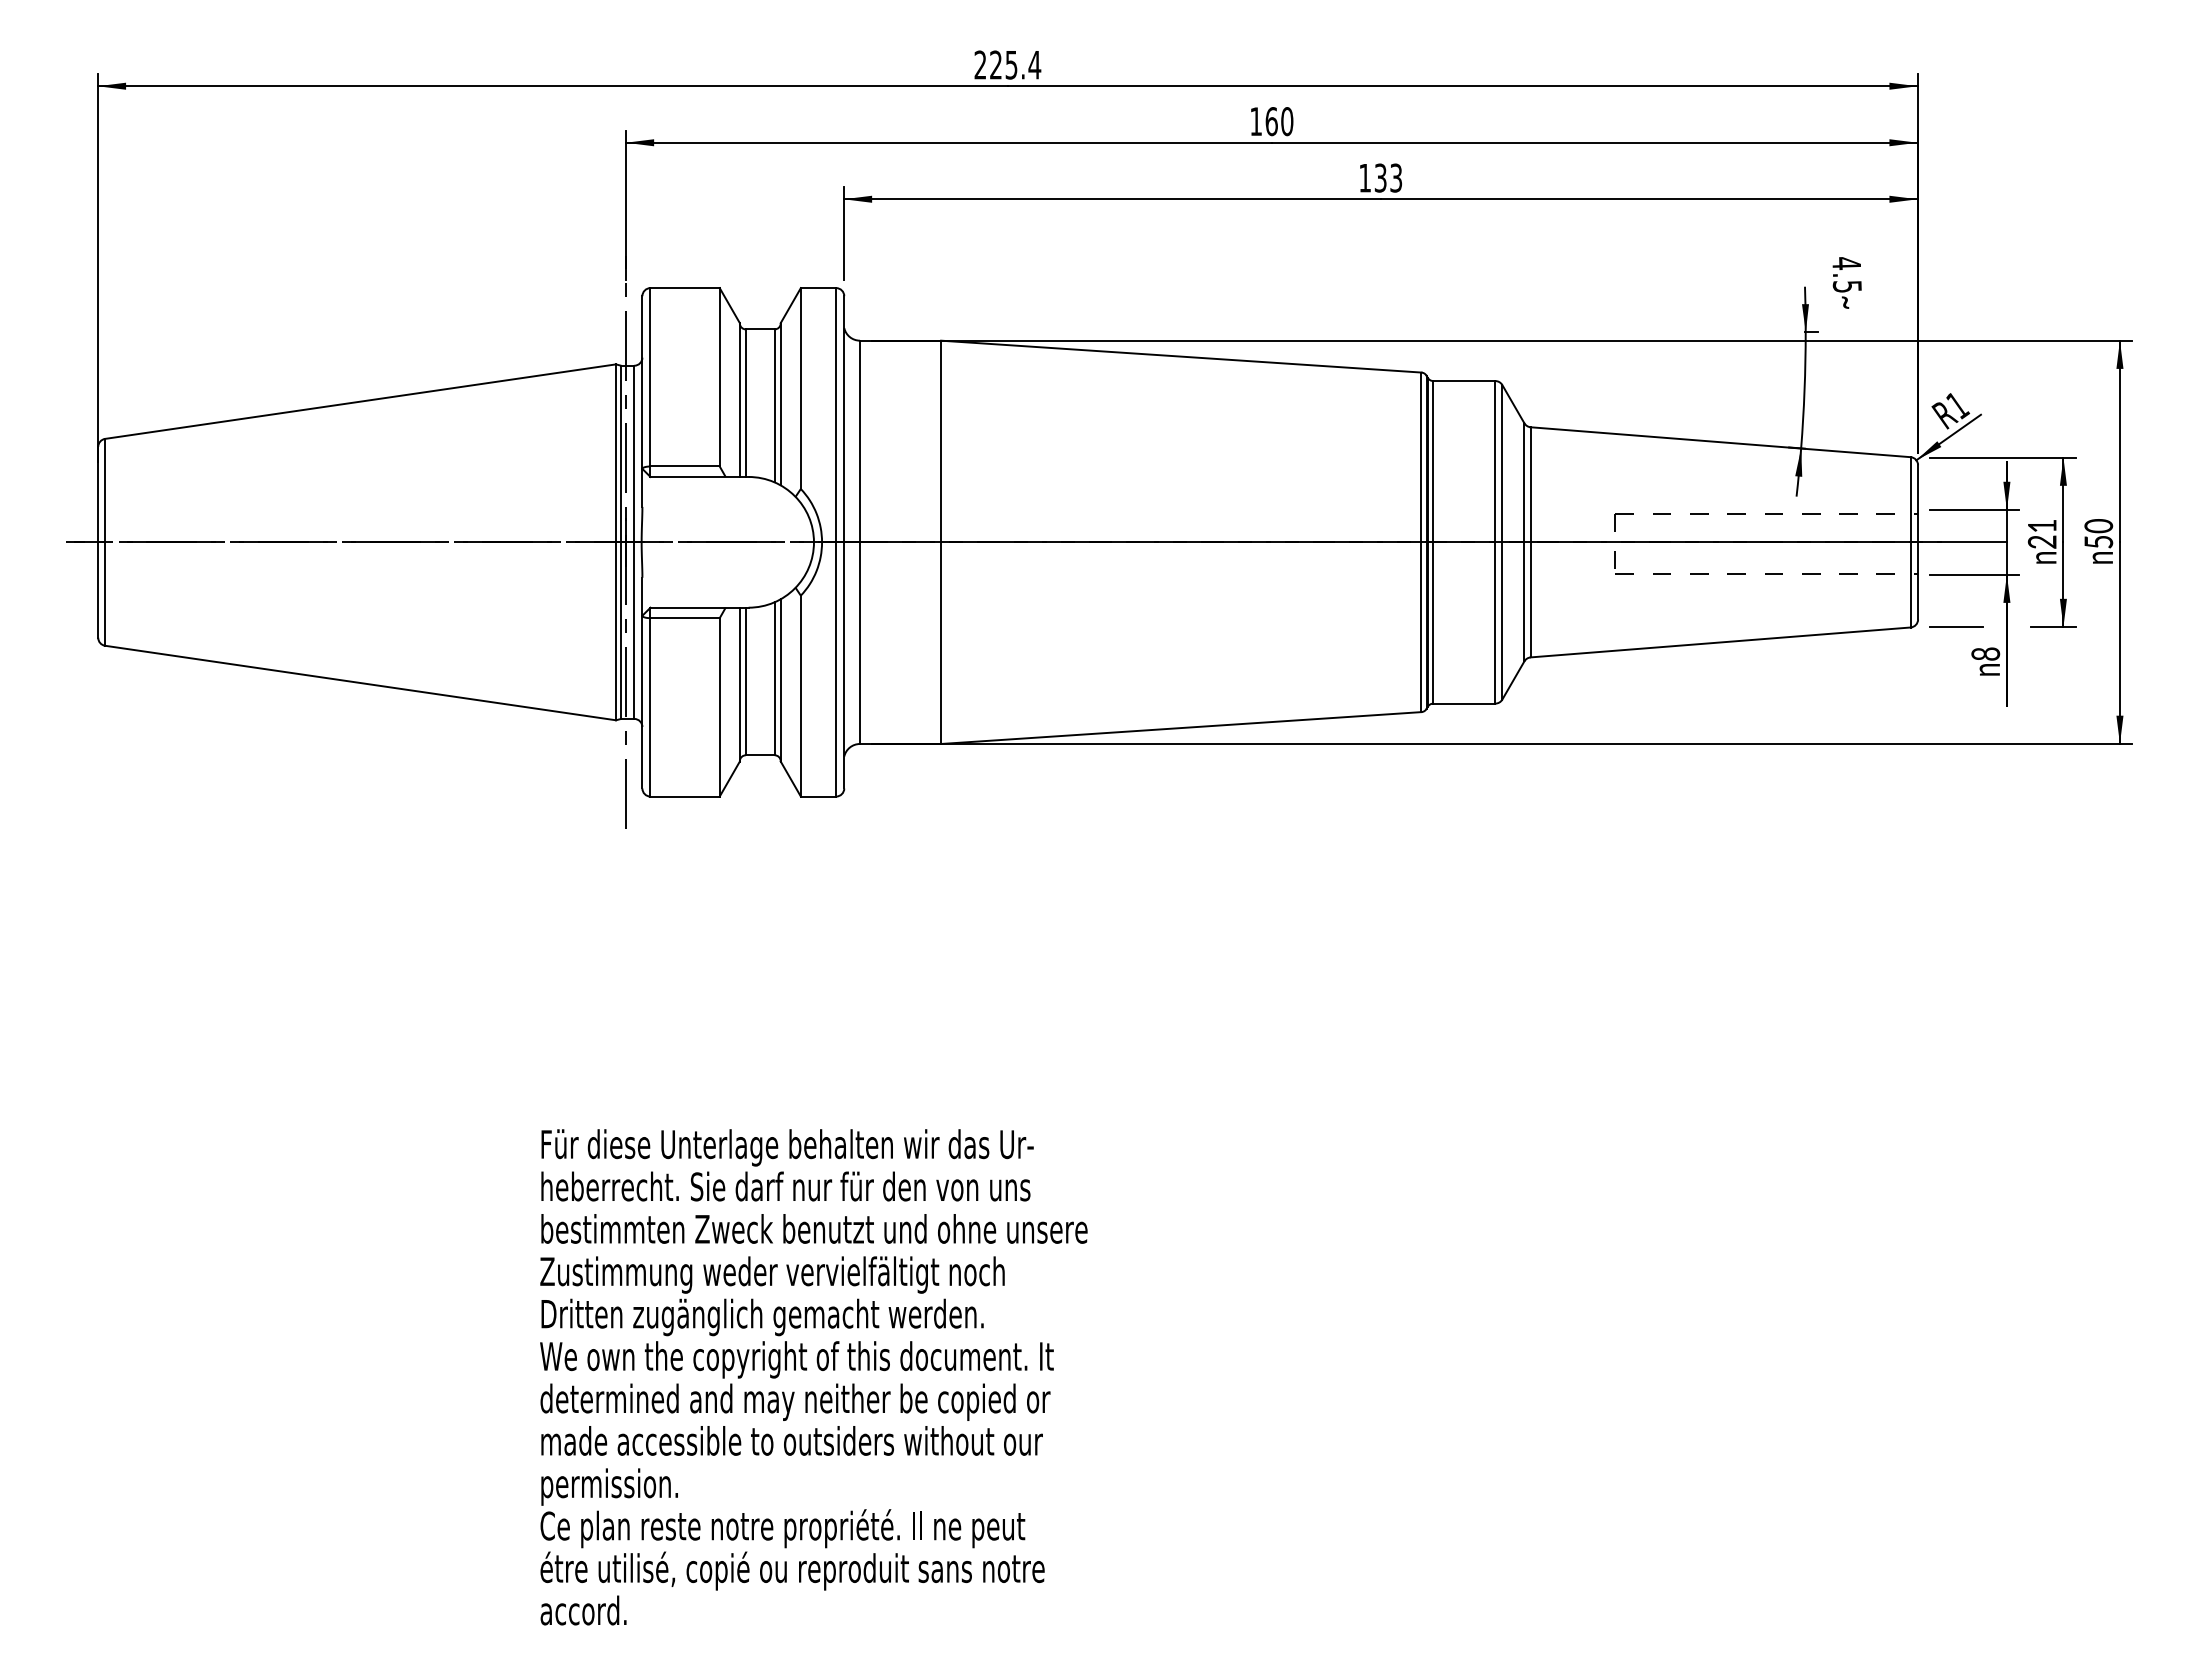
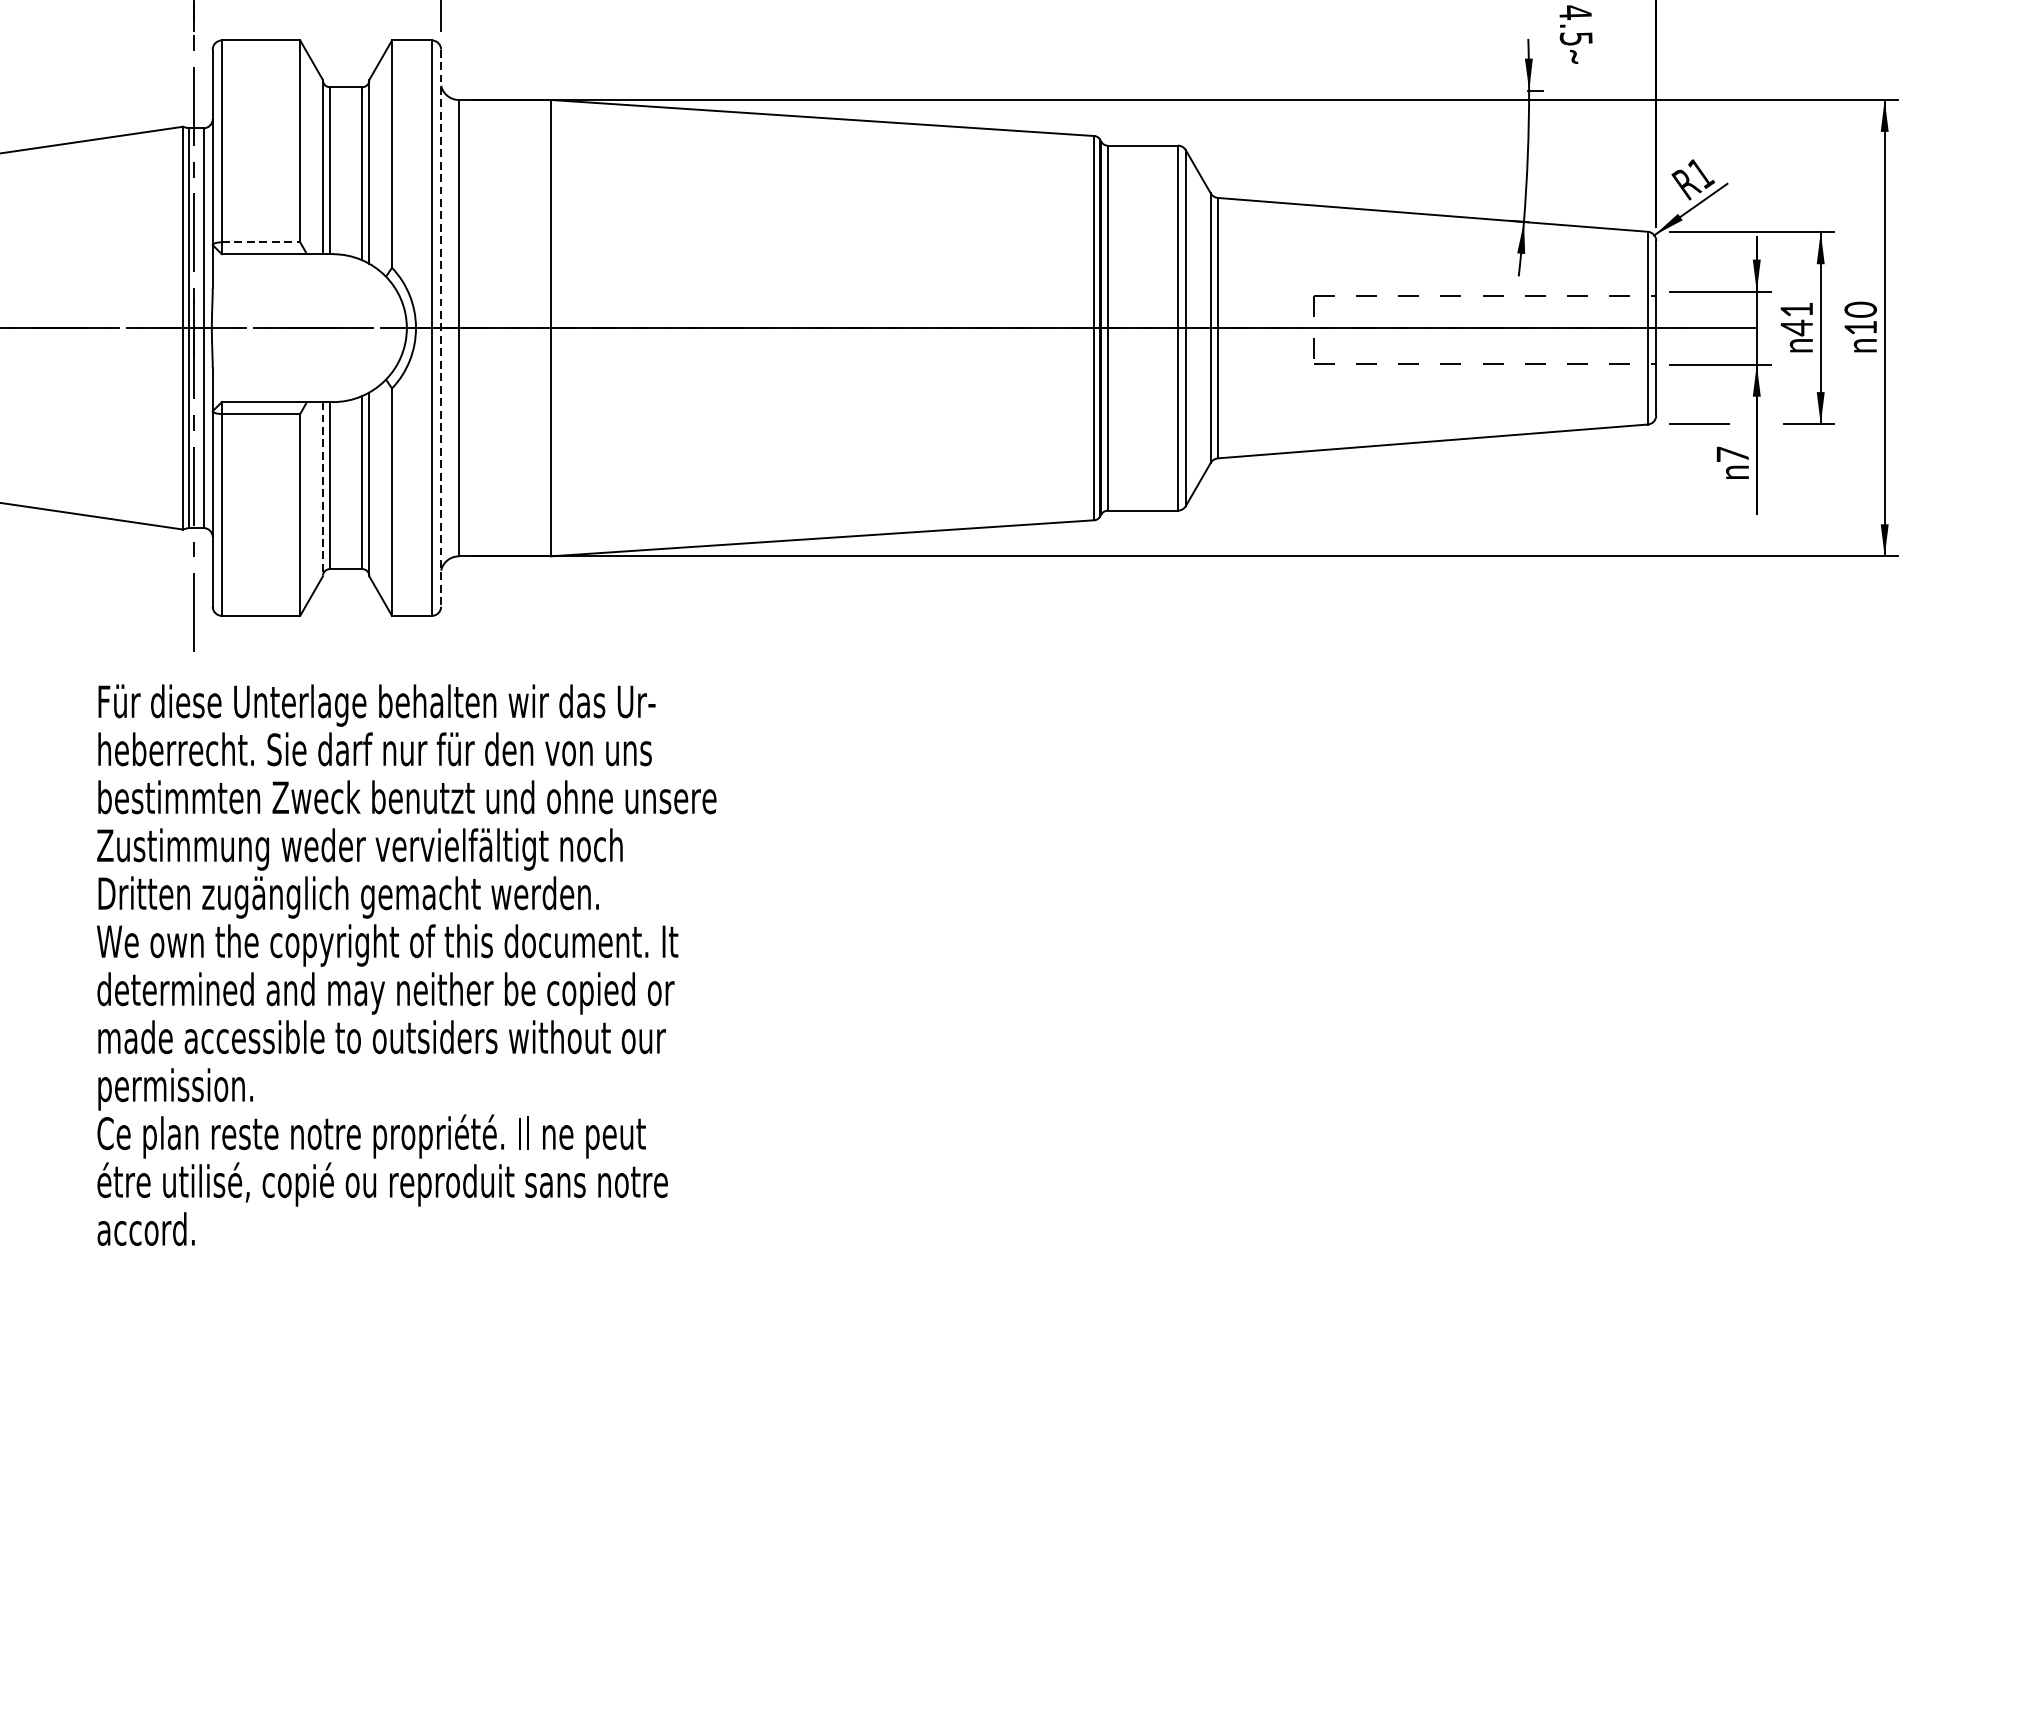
line: (685, 466) -> (261, 242), solid -> dashed
line: (844, 542) -> (441, 328), solid -> dashed
text: (2041, 542) -> (1795, 328), 21 -> 41
text: (2098, 542) -> (1860, 328), 50 -> 10
text: (1985, 653) -> (1732, 453), 8 -> 7
line: (739, 684) -> (322, 489), solid -> dashed
text: (813, 1377) -> (406, 965), moved

